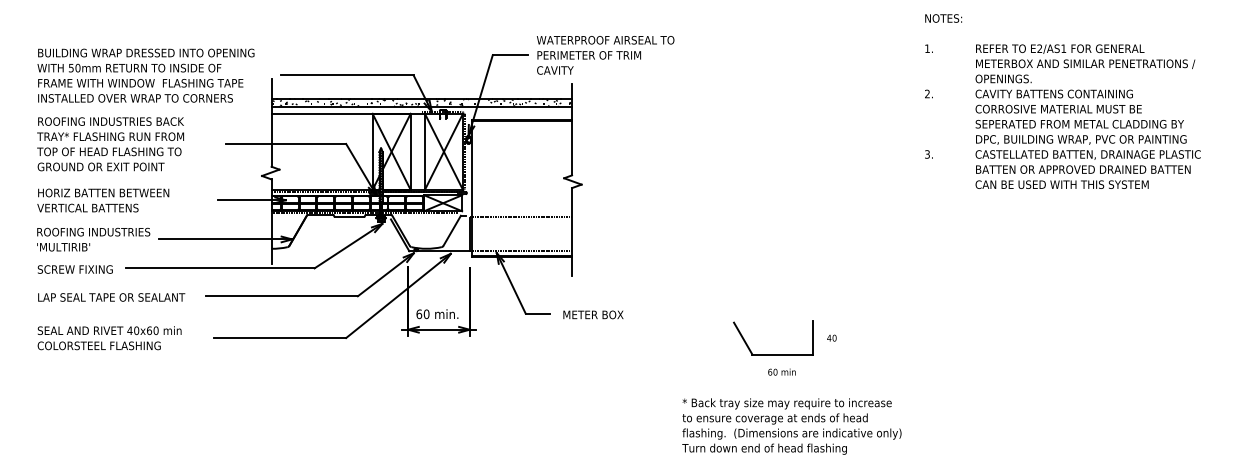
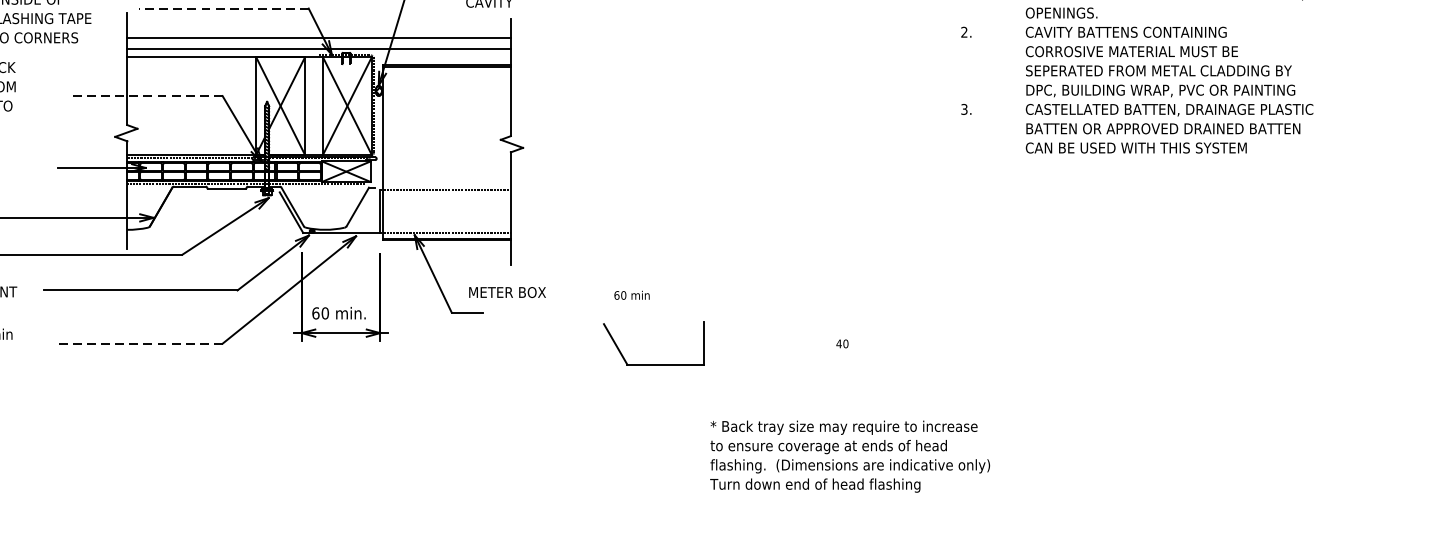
line: (347, 75) -> (224, 8), solid -> dashed
hatch: (420, 102) -> (317, 43), removed
line: (285, 143) -> (145, 95), solid -> dashed
text: (593, 314) -> (507, 291), moved
line: (279, 338) -> (137, 344), solid -> dashed
part: (773, 354) -> (654, 364), moved
text: (781, 371) -> (631, 294), moved
text: (791, 426) -> (849, 456), moved

